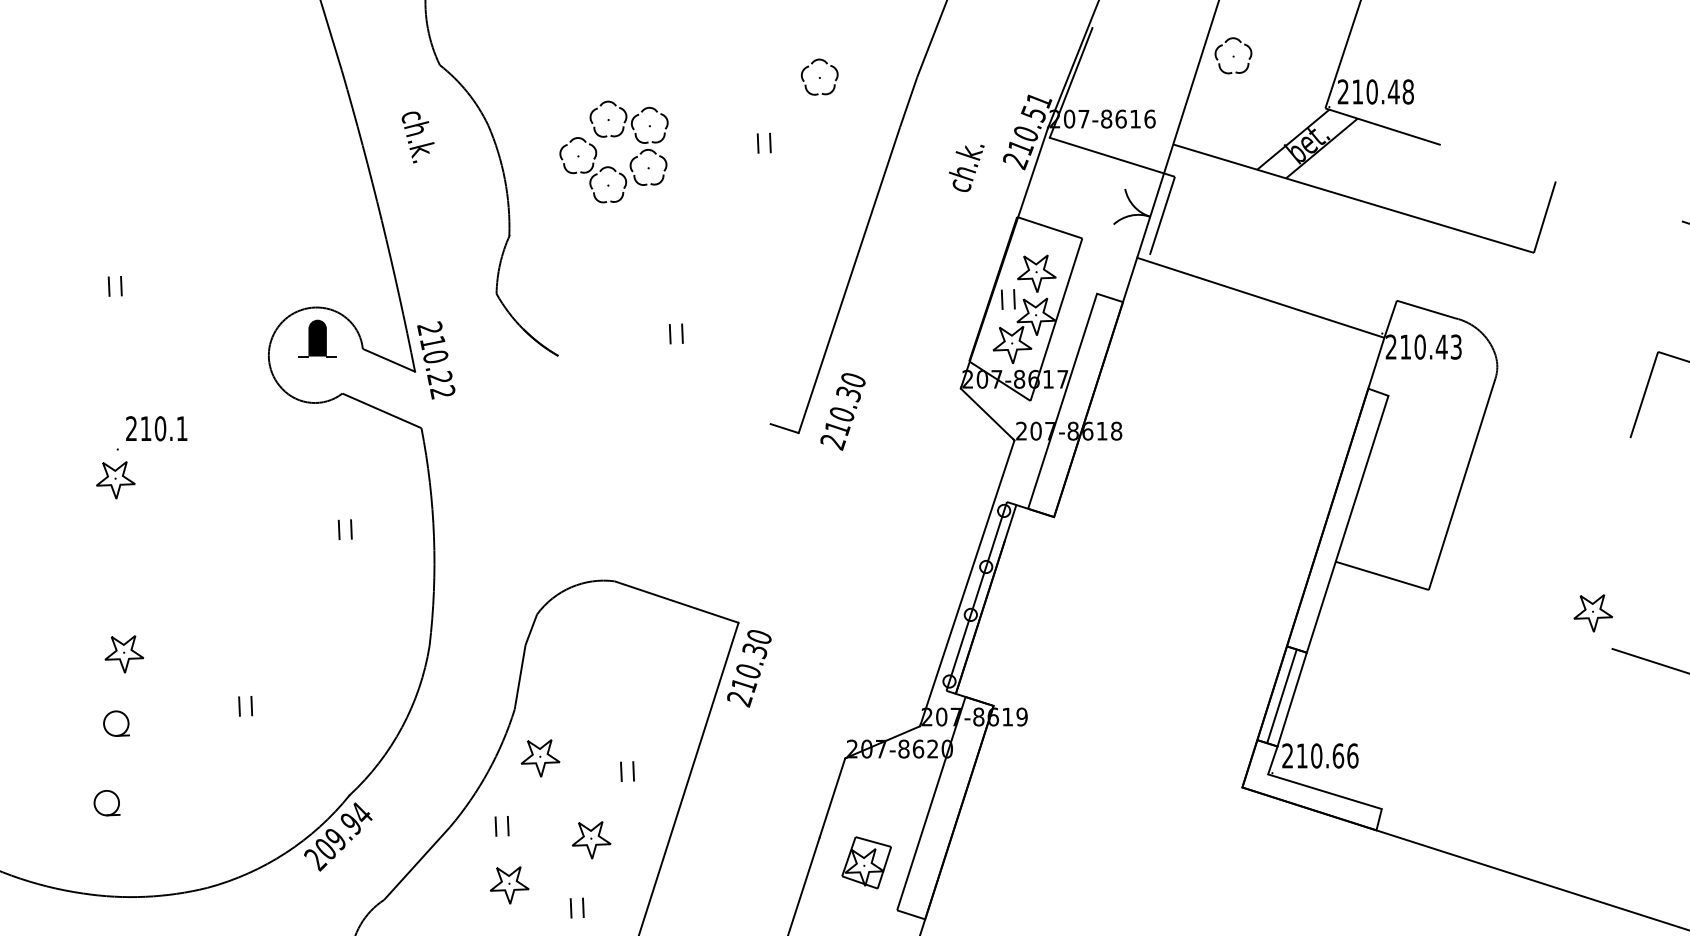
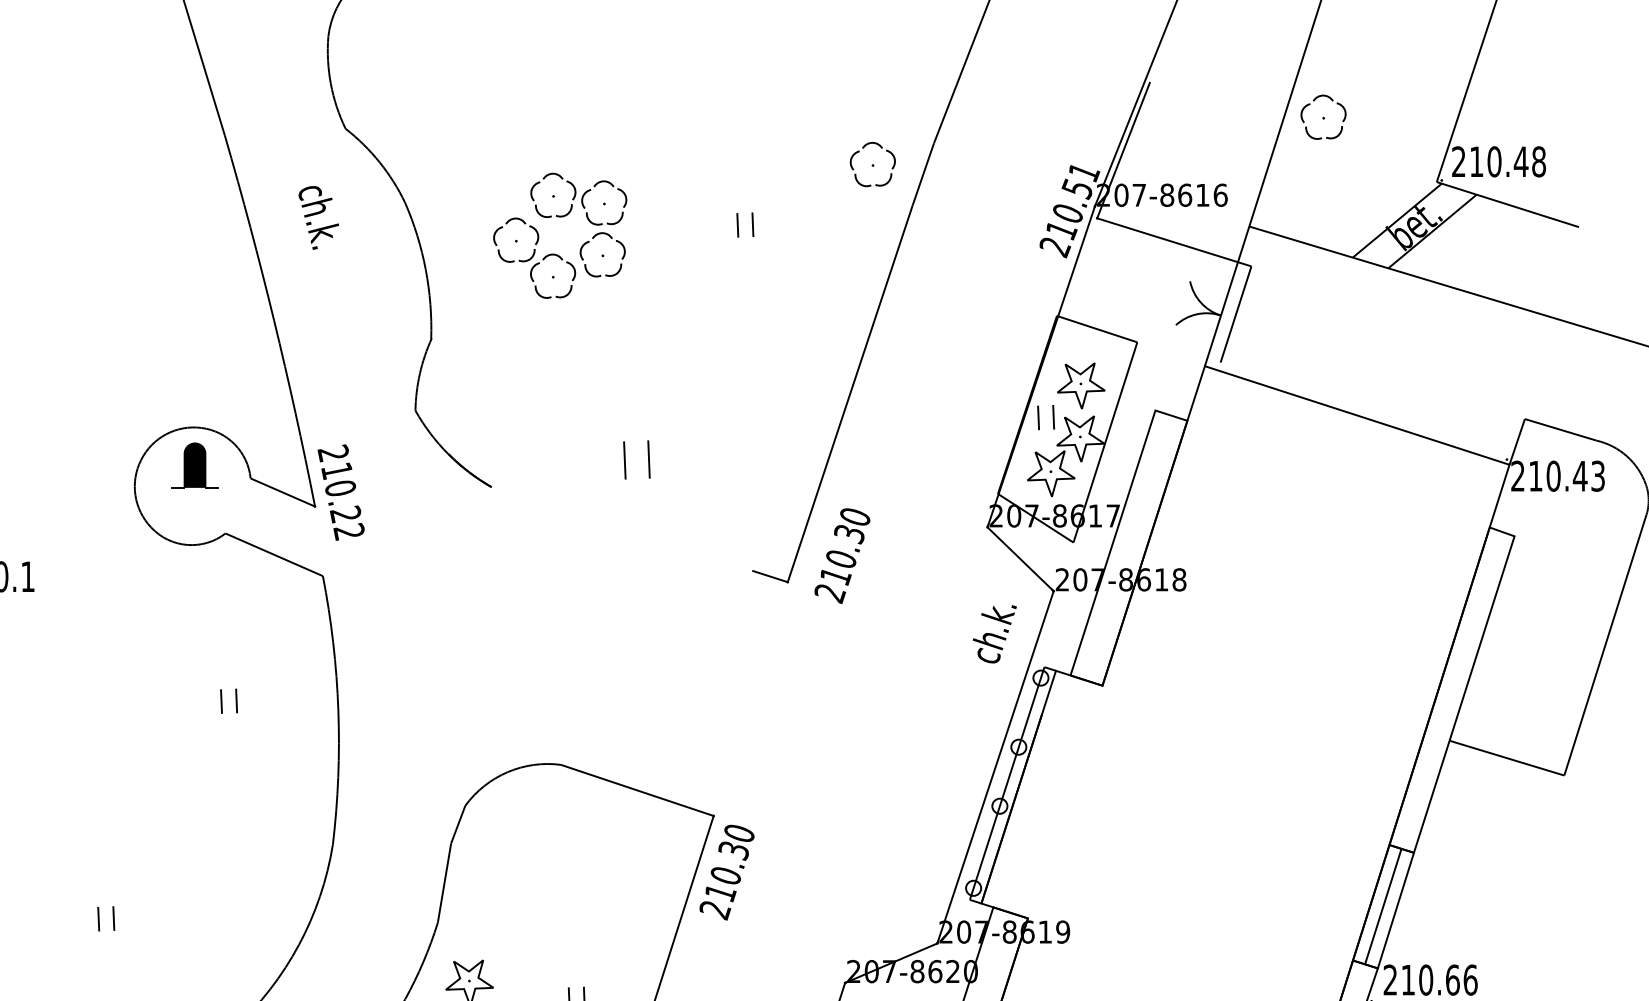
part: (819, 76) -> (872, 163), moved
text: (966, 167) -> (994, 633), moved
part: (676, 333) -> (637, 459), size x1.6

